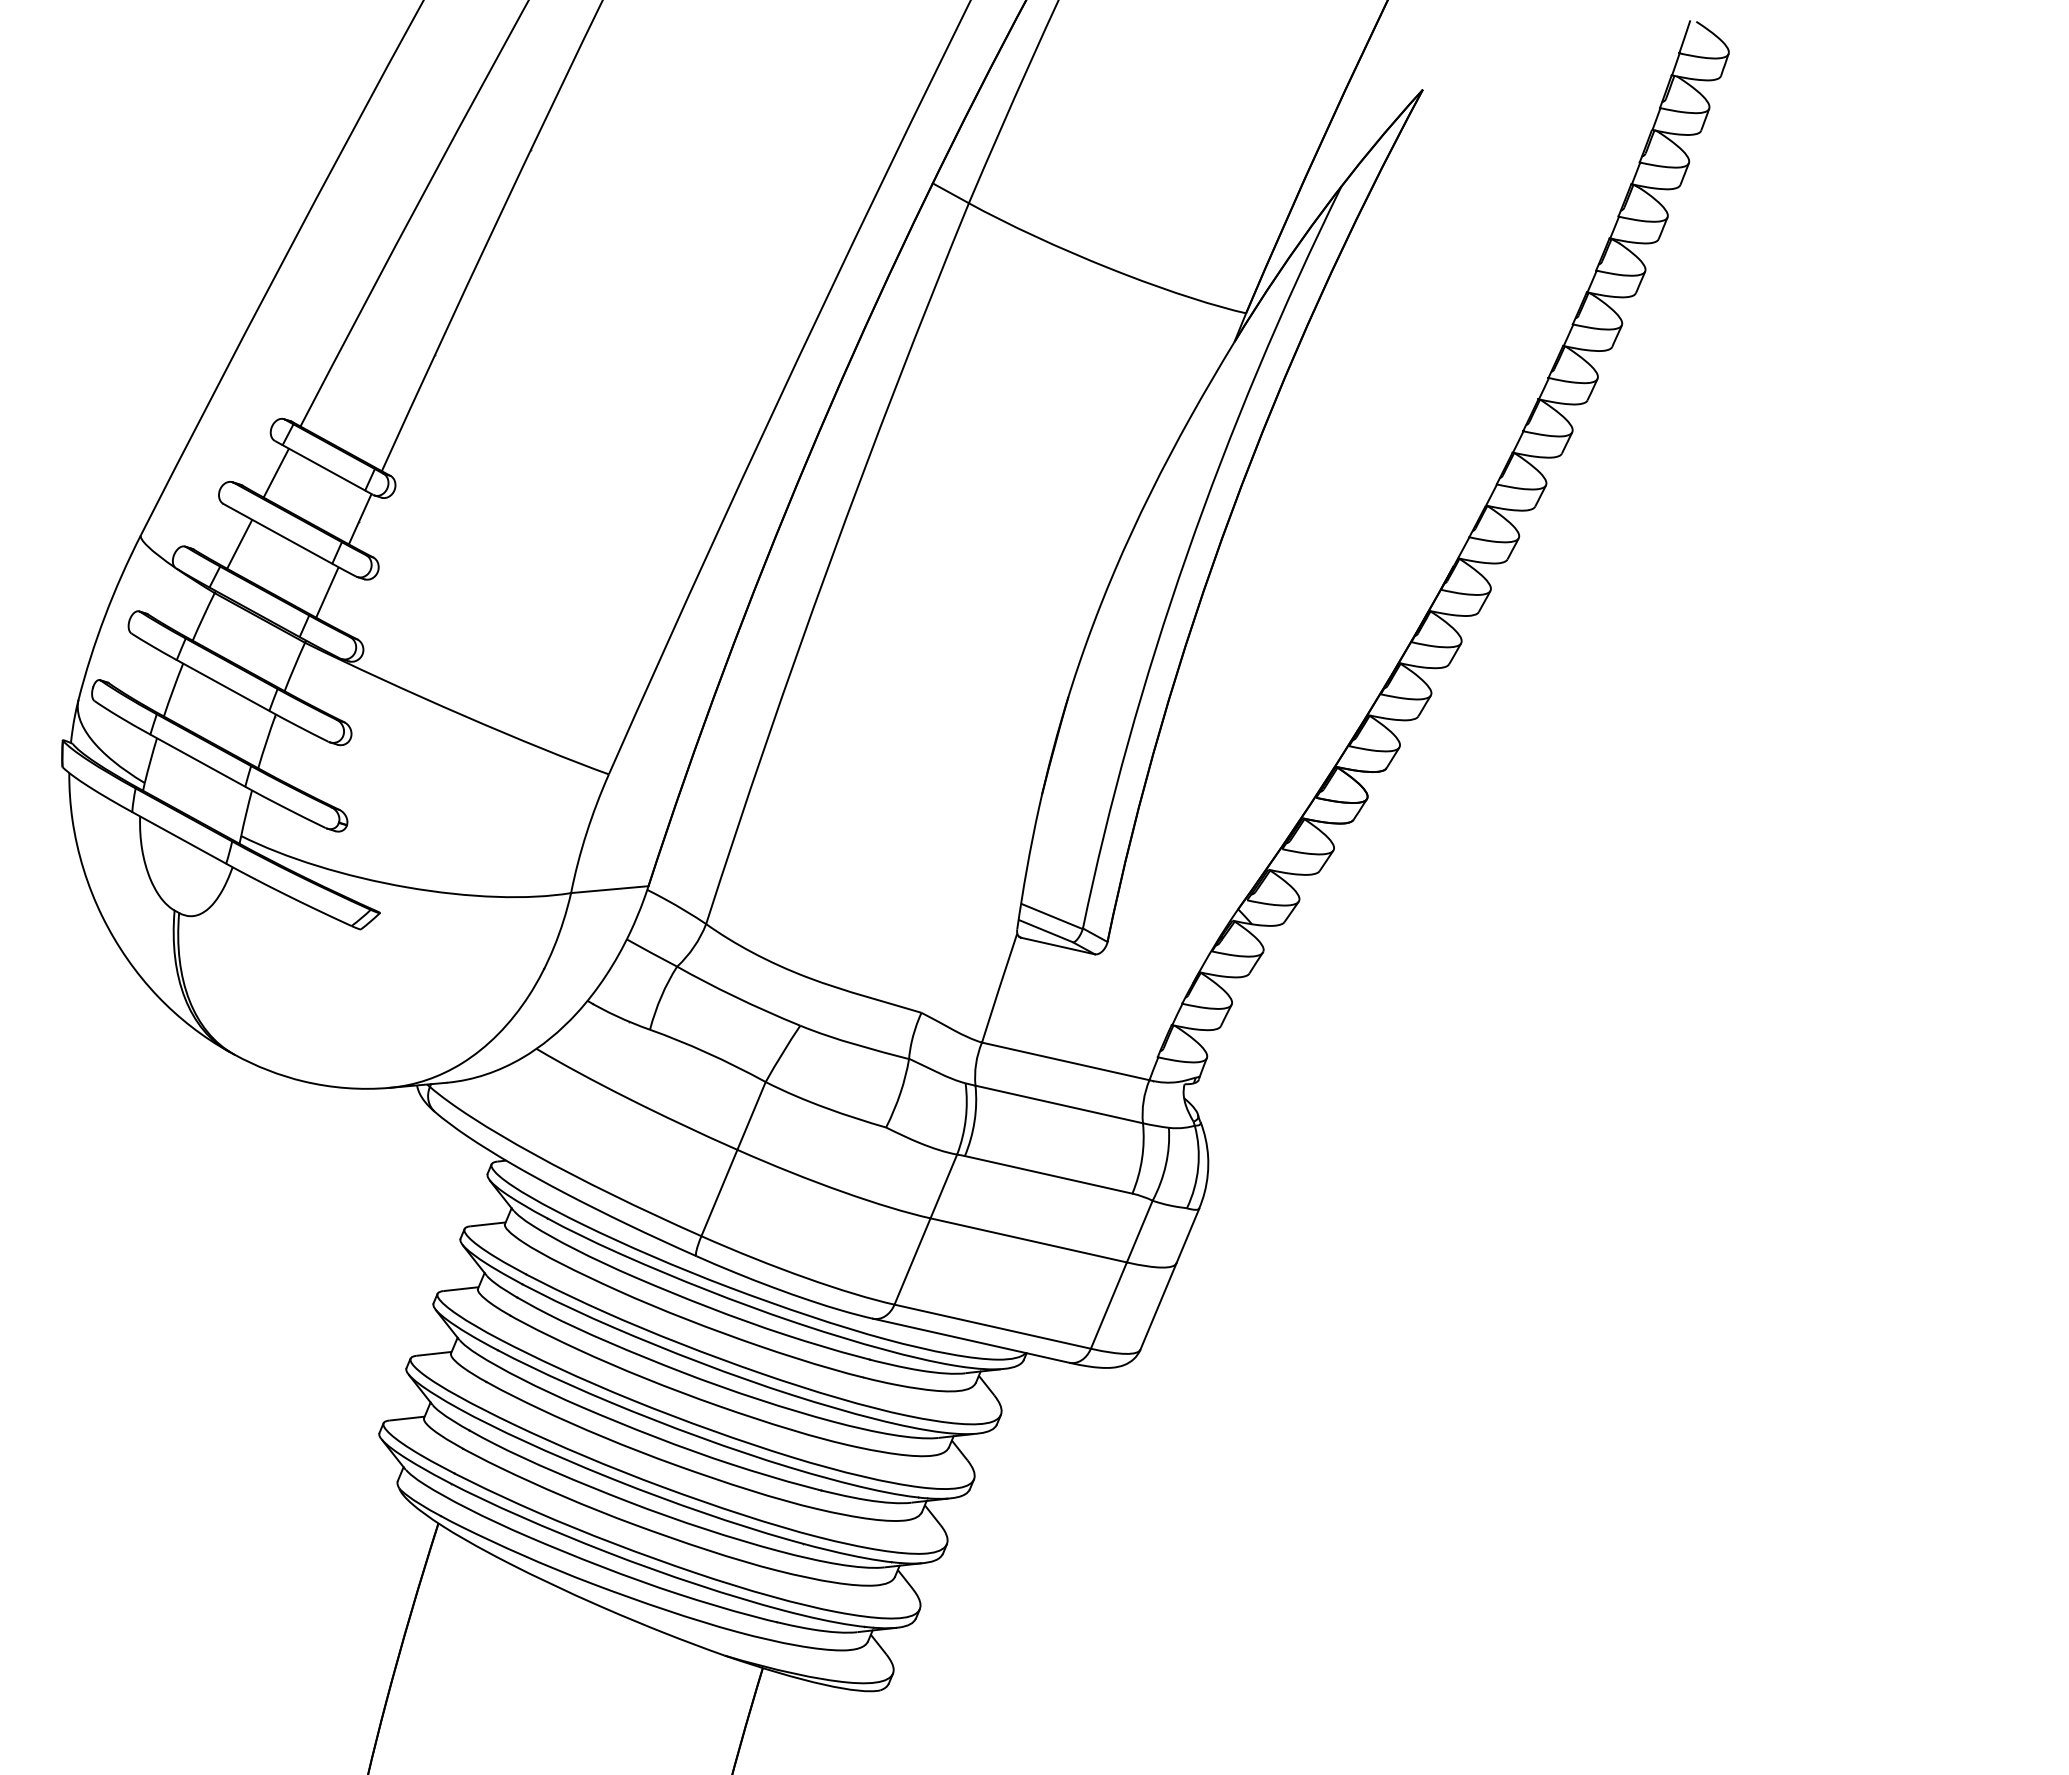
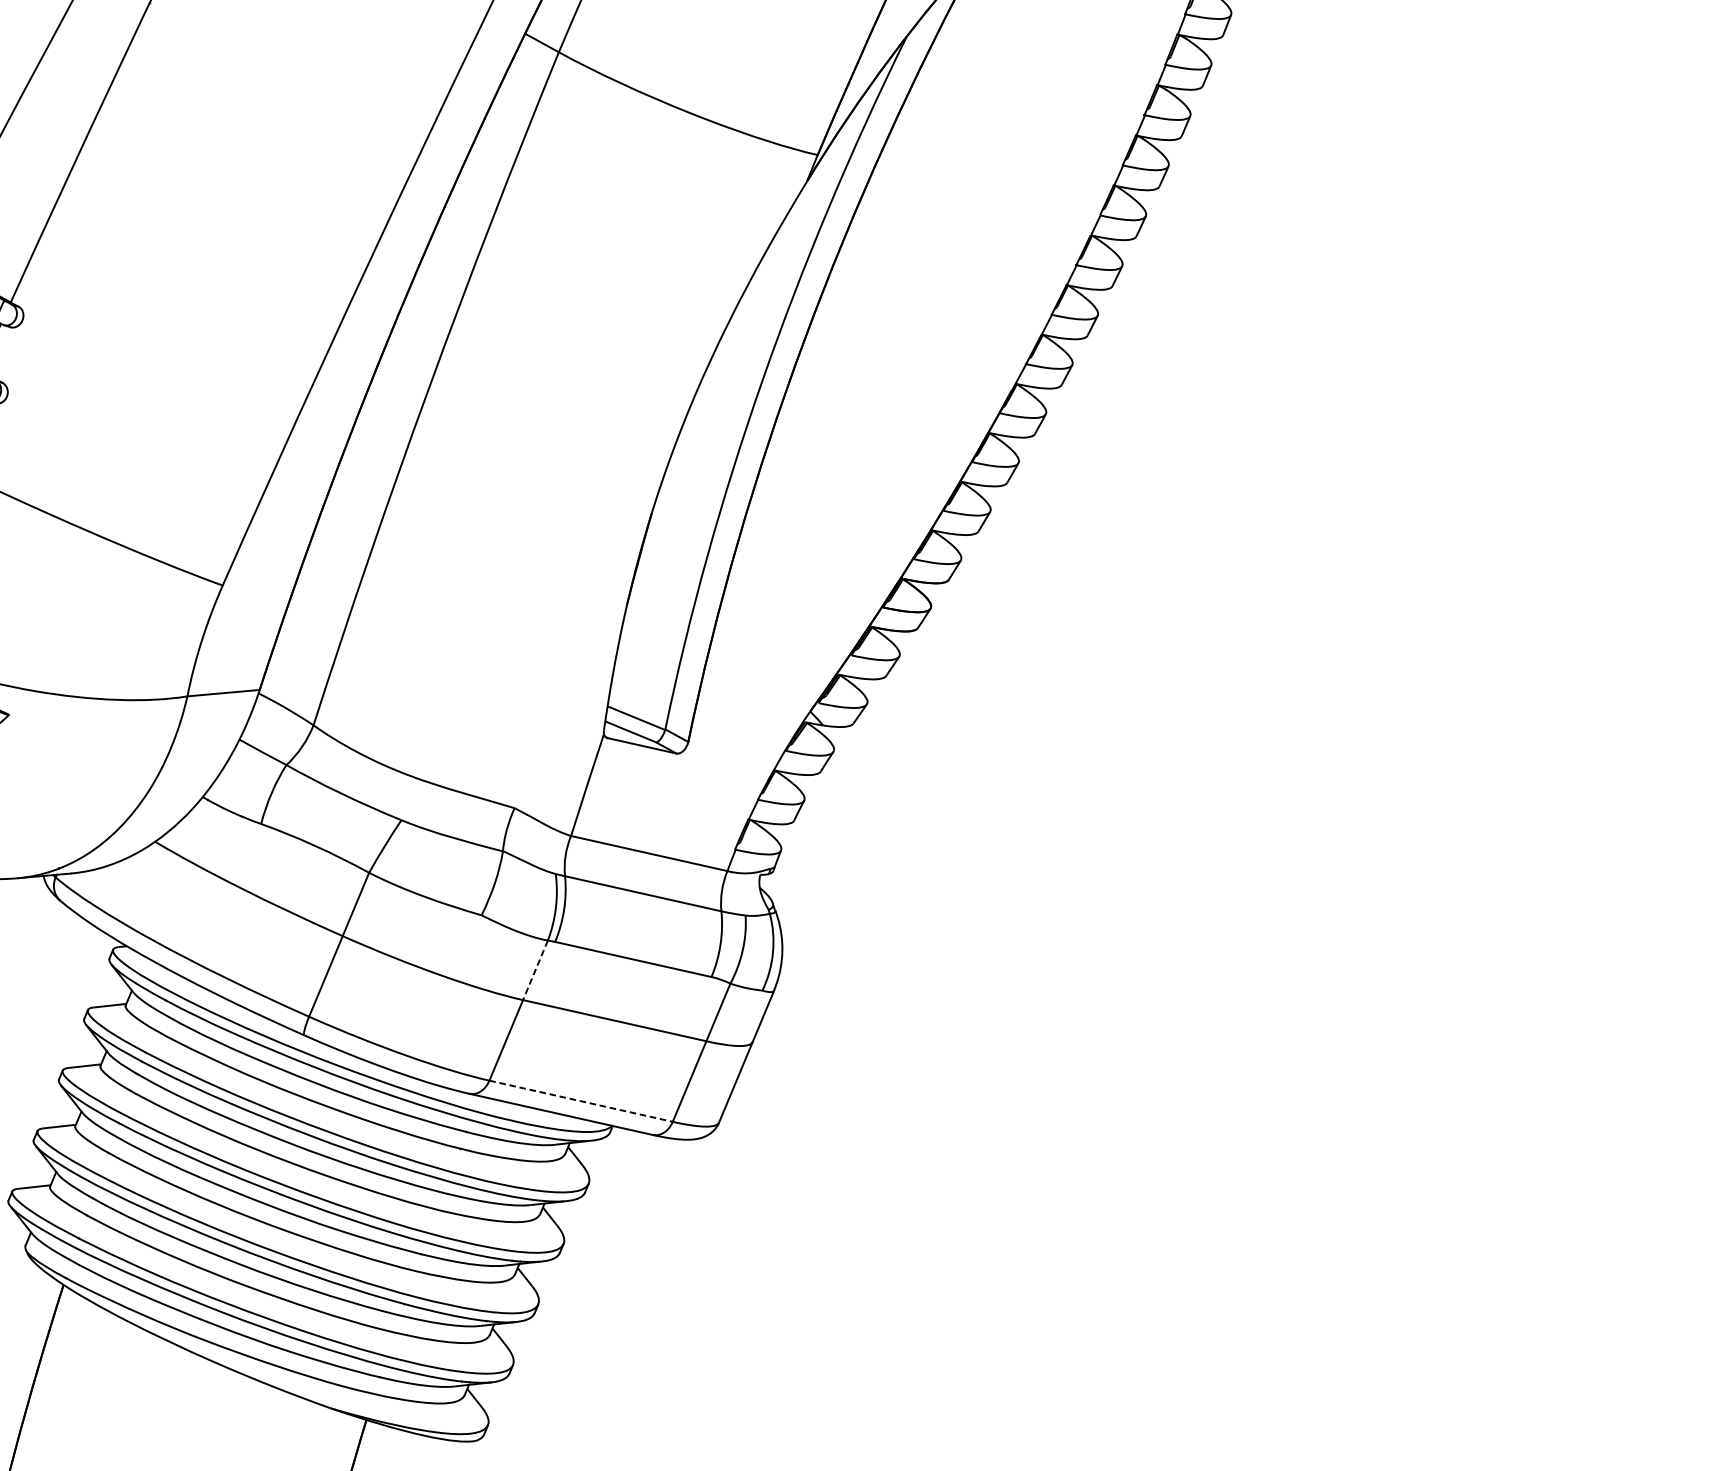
line: (943, 1186) -> (535, 970), solid -> dashed
line: (992, 1326) -> (580, 1101), solid -> dashed

